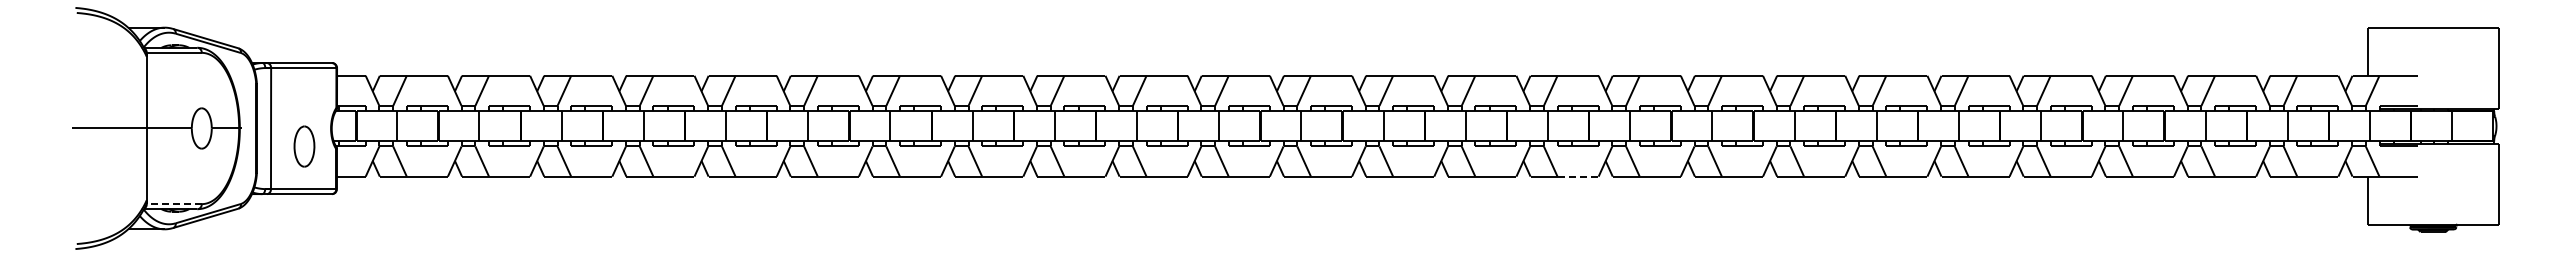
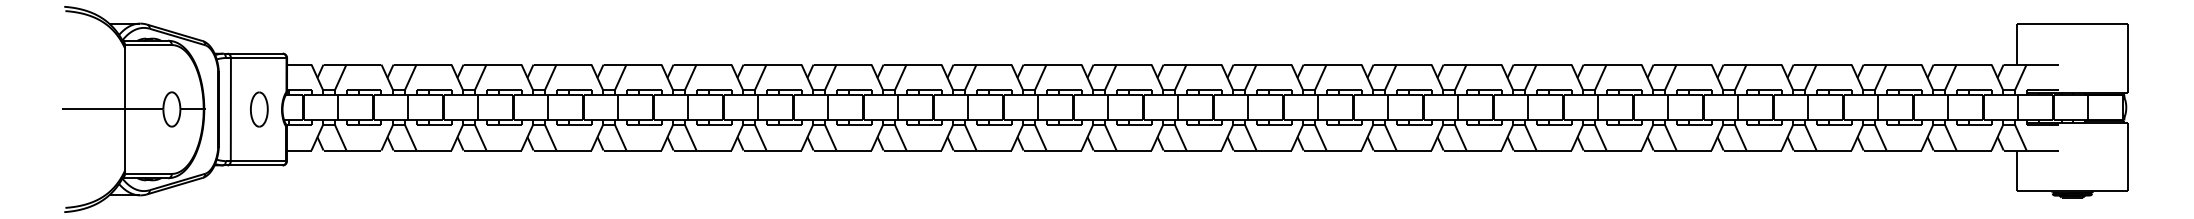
part: (304, 146) -> (259, 109), moved
line: (1578, 176) -> (1344, 150), dashed -> solid
line: (174, 204) -> (148, 174), dashed -> solid

